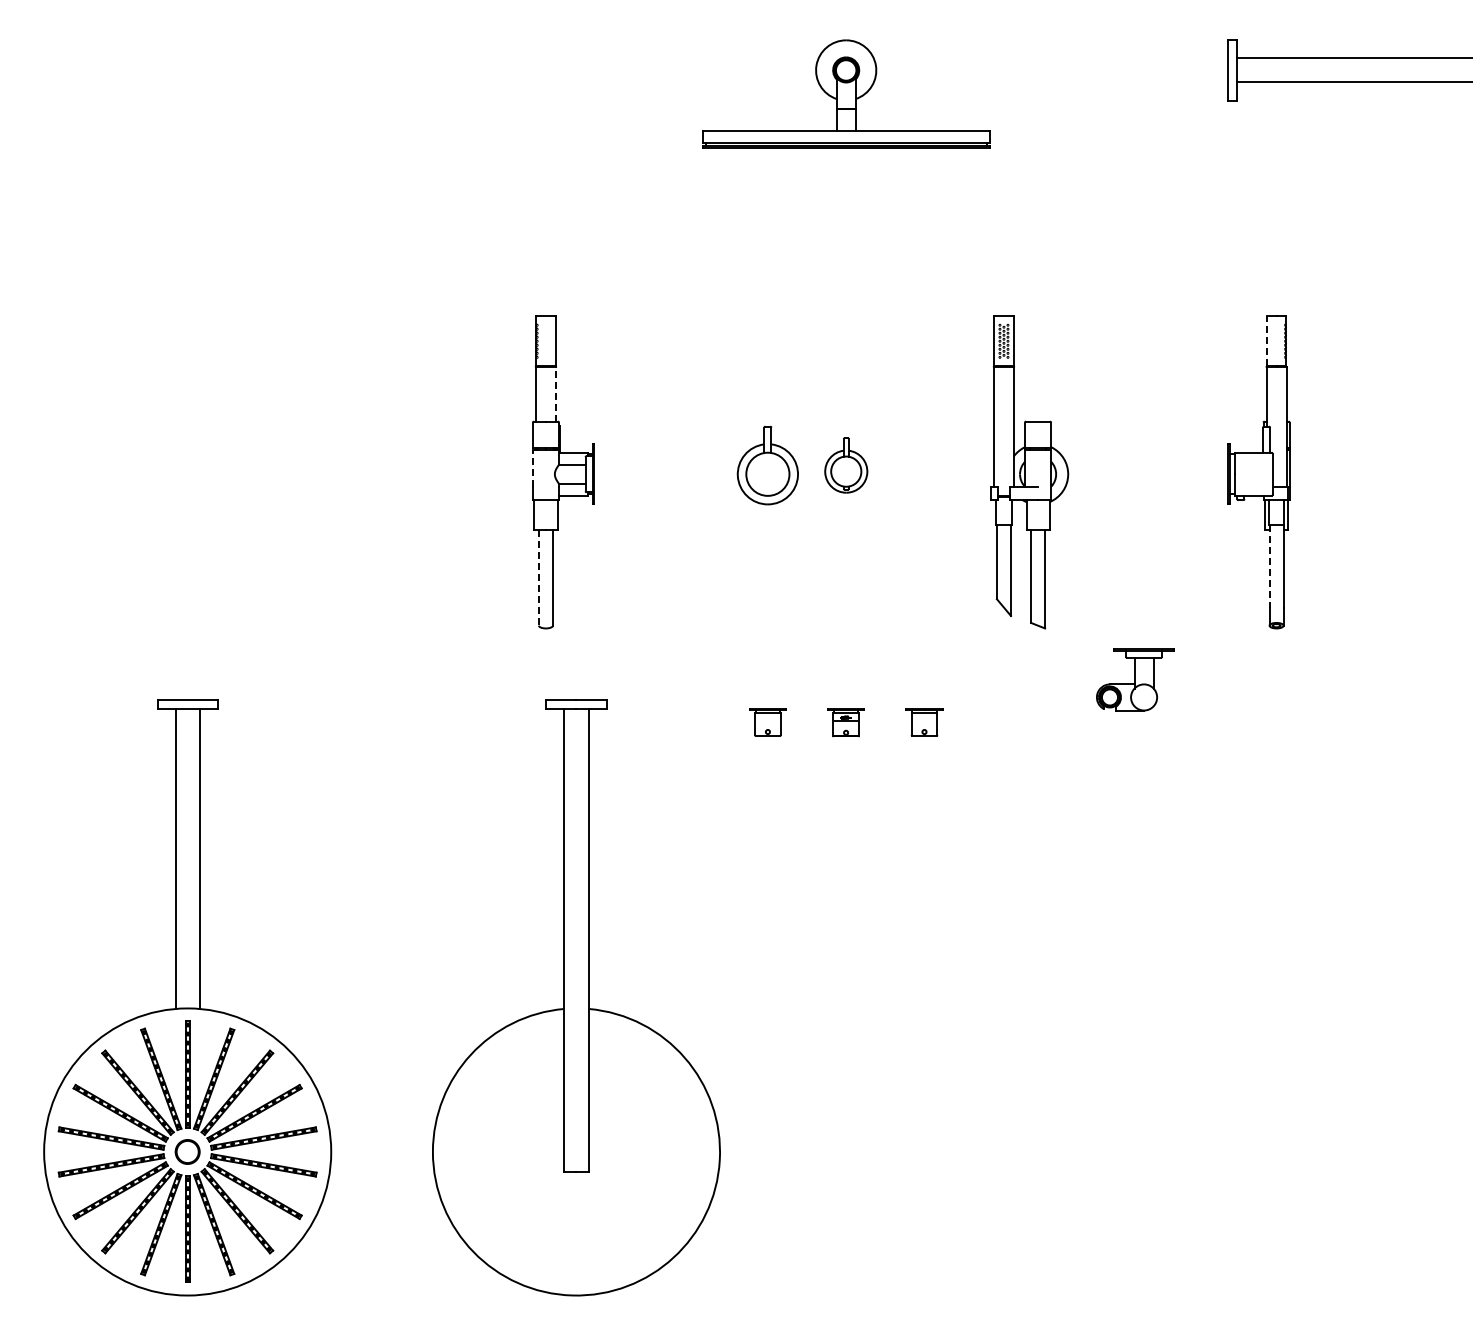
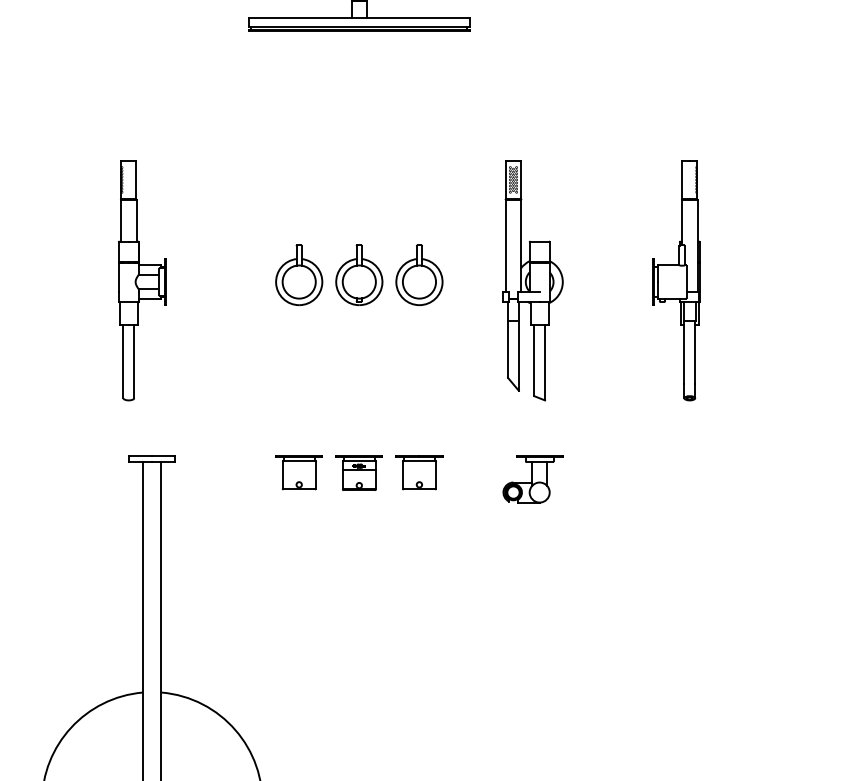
line: (1267, 340) -> (682, 179), dashed -> solid
line: (555, 393) -> (136, 220), dashed -> solid
part: (846, 465) -> (359, 275), size x1.43
part: (924, 465) -> (419, 275), added
line: (532, 468) -> (118, 277), dashed -> solid
part: (1029, 472) -> (533, 280), moved
line: (1269, 566) -> (684, 352), dashed -> solid
line: (538, 577) -> (123, 361), dashed -> solid
part: (1135, 679) -> (533, 478), moved
part: (767, 722) -> (298, 472), size x1.67
part: (845, 722) -> (358, 472), size x1.67
part: (924, 722) -> (419, 472), size x1.67

